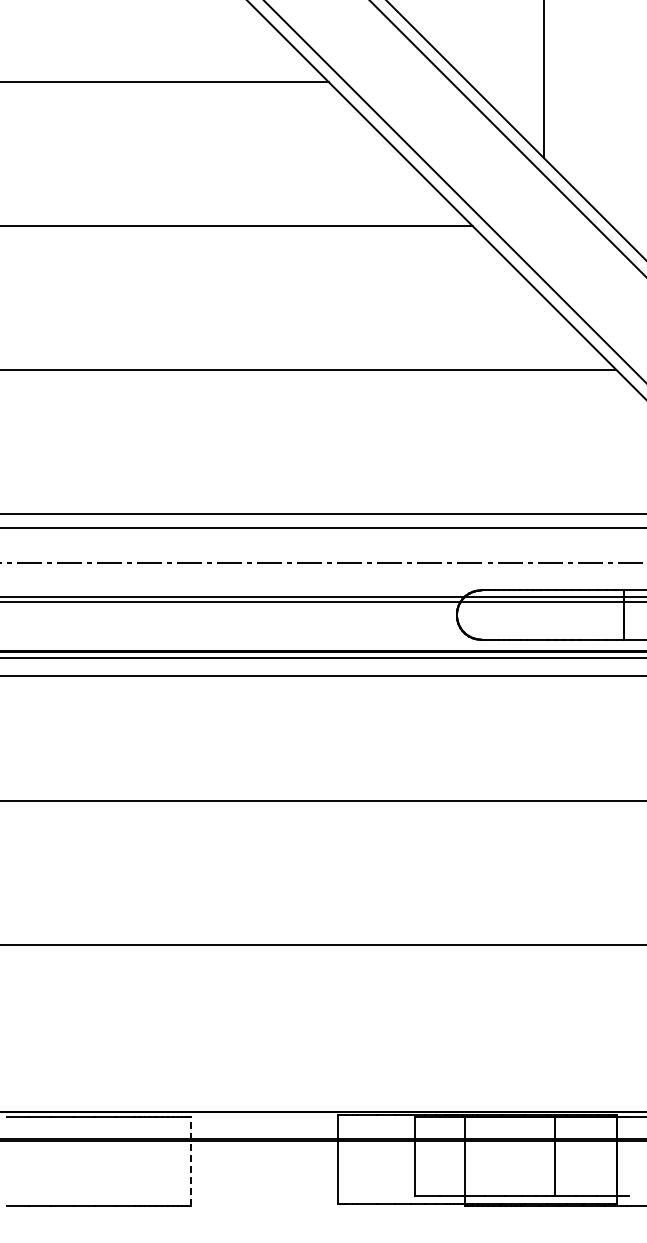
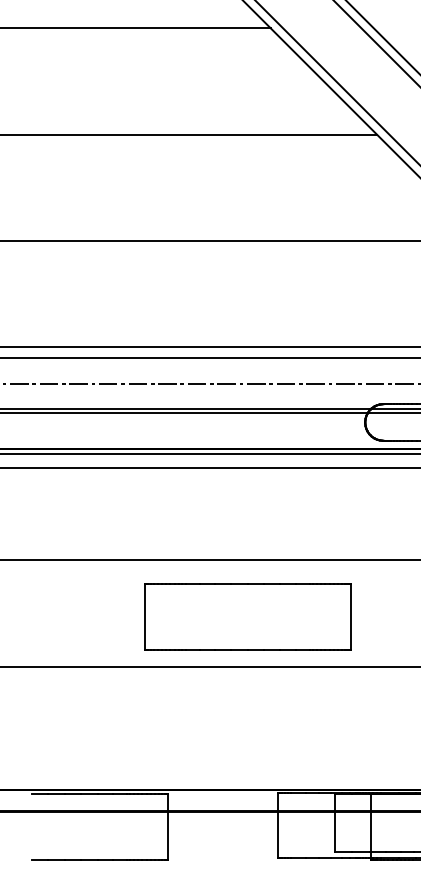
part: (298, 877) -> (247, 616), added
line: (190, 1160) -> (168, 826), dashed -> solid

